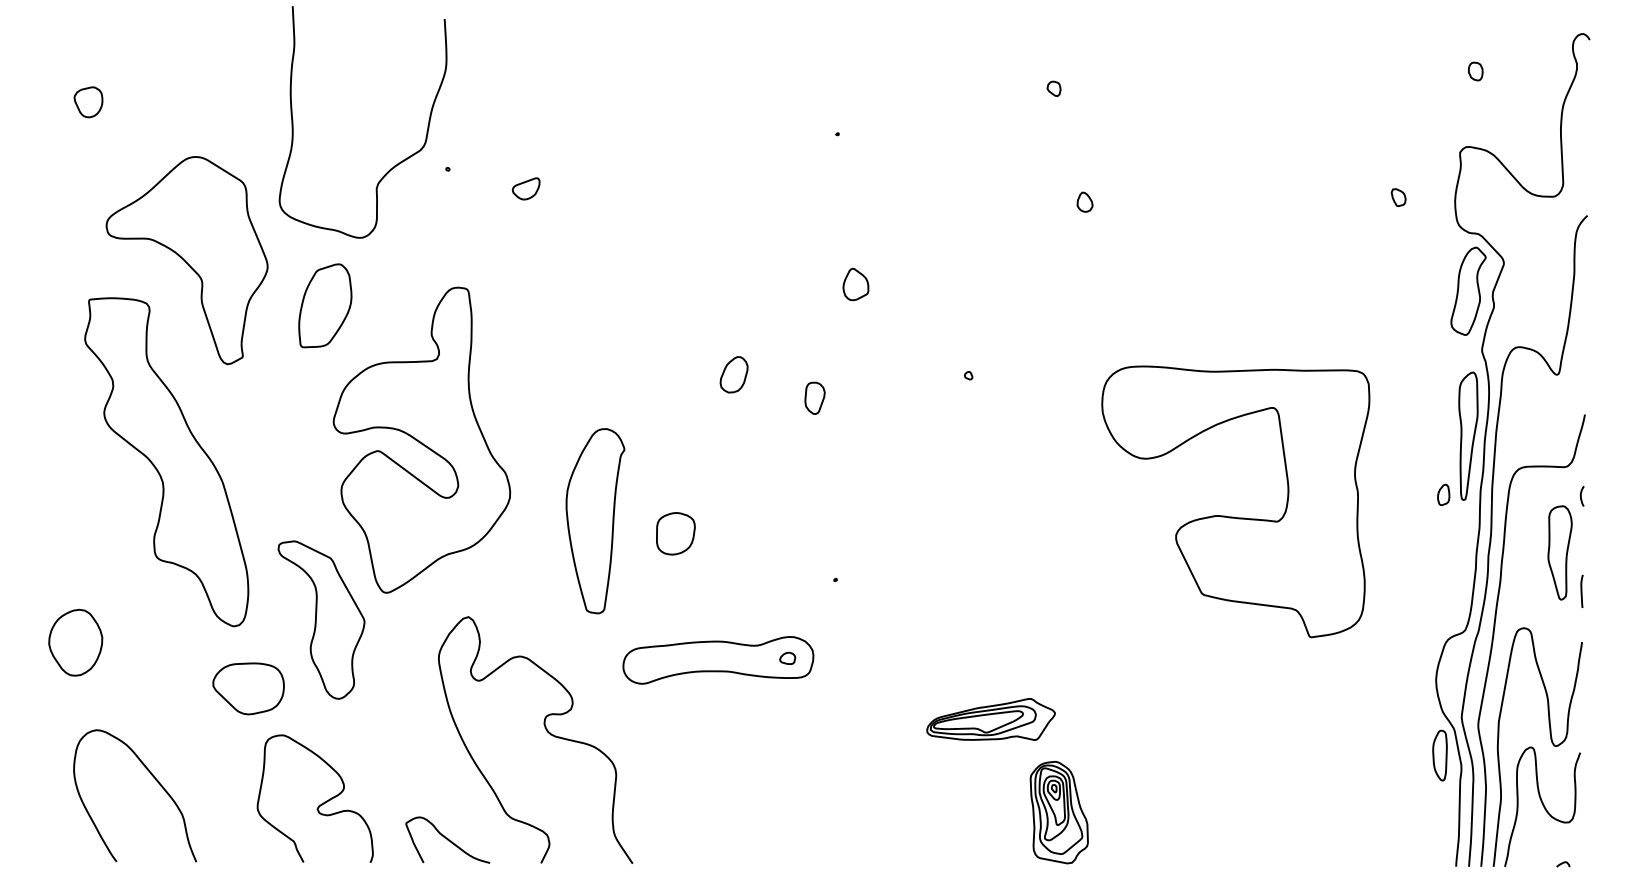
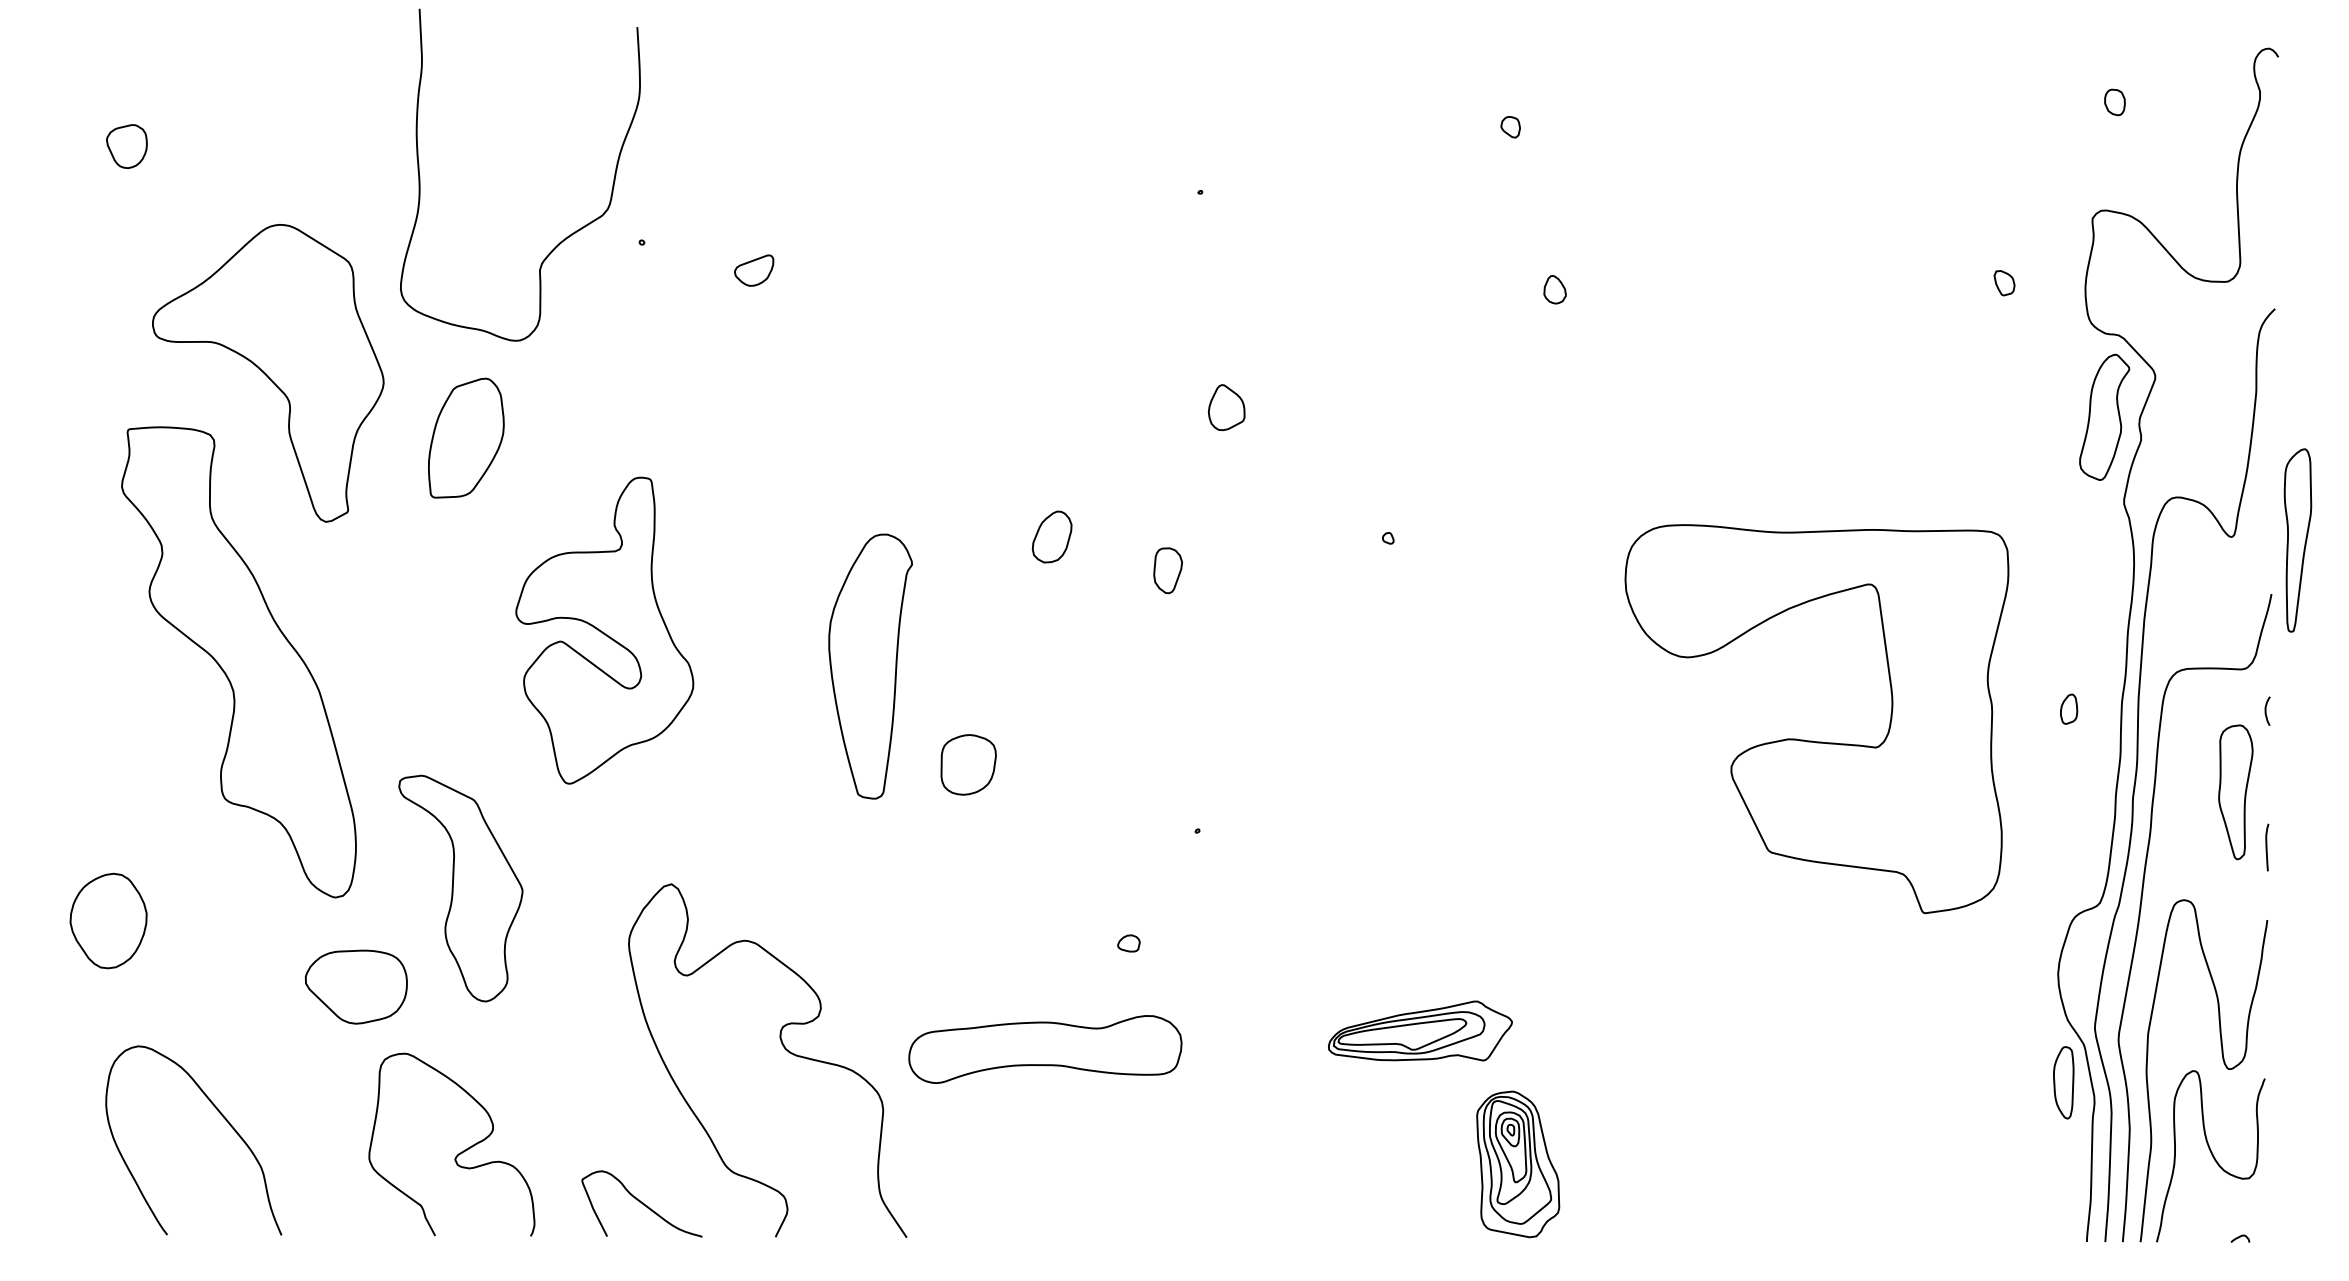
part: (1468, 435) -> (2298, 539), moved
part: (421, 439) -> (604, 629), size x0.7
part: (1233, 516) -> (1813, 740), moved
part: (595, 521) -> (870, 667), moved
part: (718, 660) -> (1045, 1049), moved

